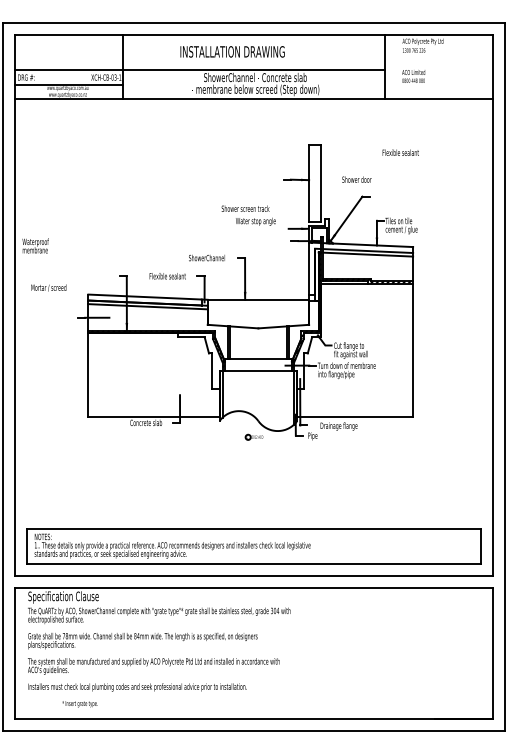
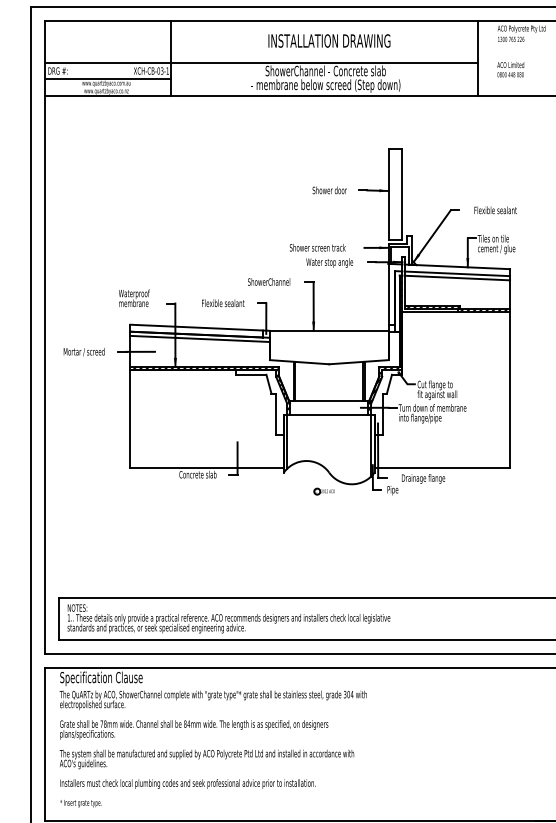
text: (232, 51) -> (329, 40), moved
text: (400, 152) -> (495, 210), moved
text: (356, 179) -> (329, 190), moved
text: (248, 215) -> (321, 255), moved
text: (35, 245) -> (134, 297), moved
text: (48, 287) -> (83, 351), moved
text: (79, 704) -> (80, 803), moved

